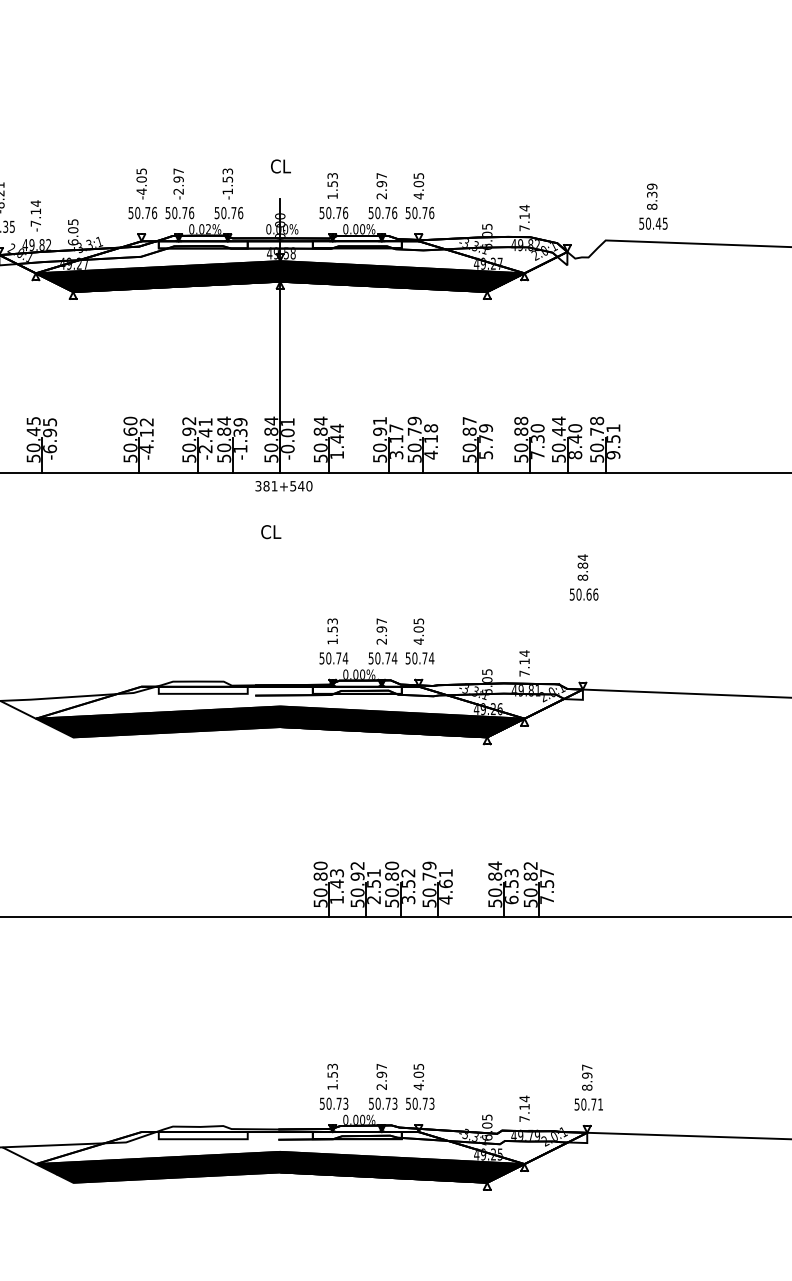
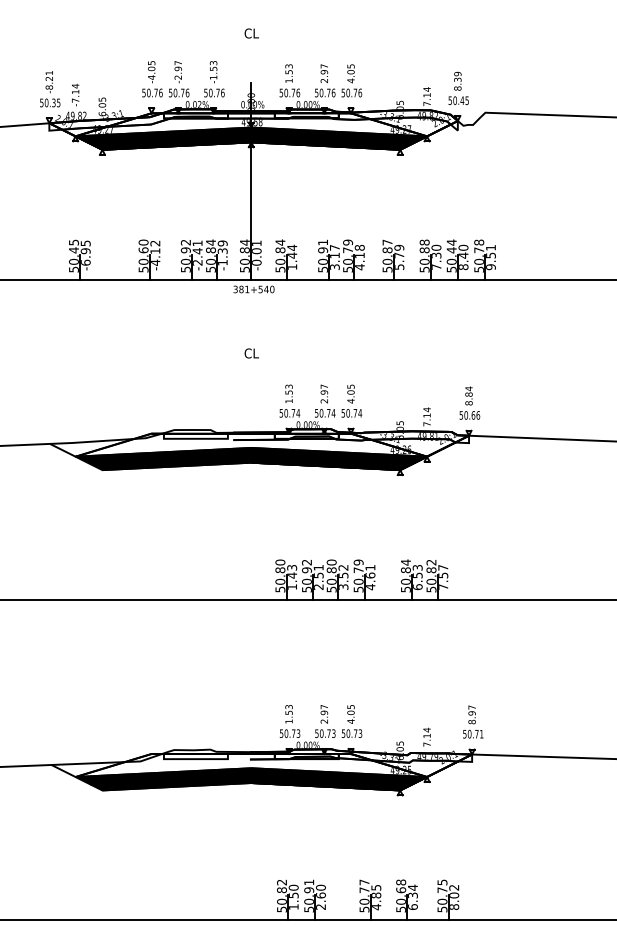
text: (280, 166) -> (251, 33), moved
text: (653, 206) -> (458, 88), moved
text: (270, 532) -> (251, 353), moved
text: (583, 576) -> (469, 402), moved

